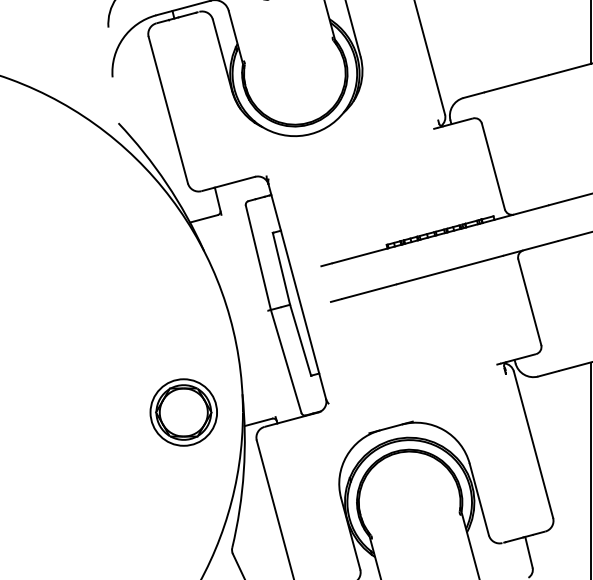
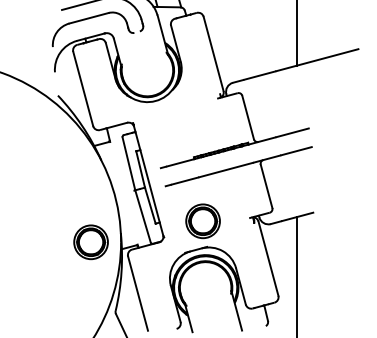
part: (403, 371) -> (202, 221), added

